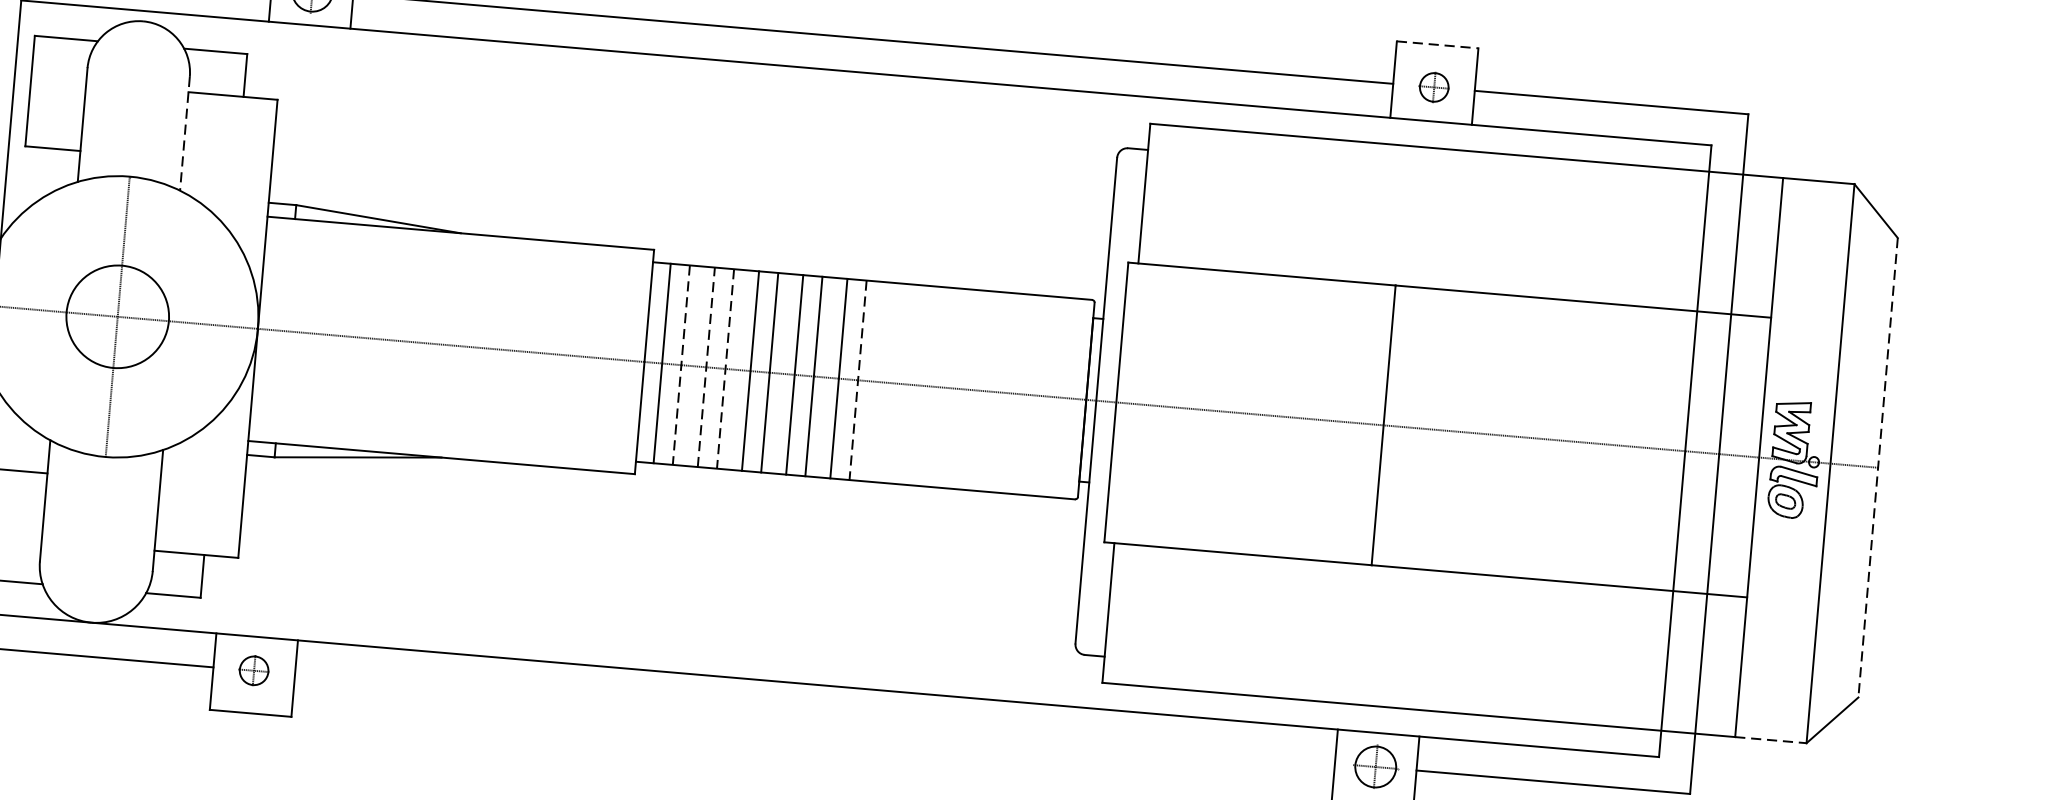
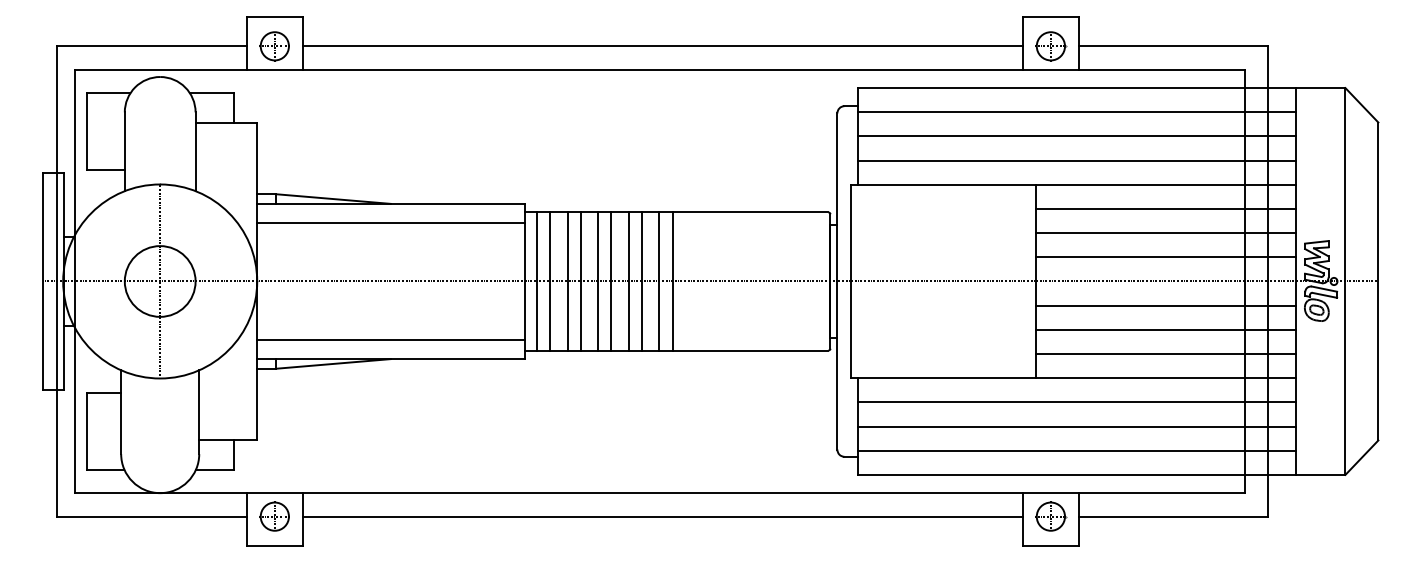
line: (1438, 44) -> (1051, 16), dashed -> solid
part: (1434, 87) -> (1051, 46), size x1.43
line: (184, 134) -> (195, 152), dashed -> solid
line: (1464, 186) -> (1077, 112), added
line: (1461, 220) -> (1077, 136), added
line: (1458, 255) -> (1077, 160), added
line: (457, 261) -> (390, 223), added
line: (1580, 336) -> (1166, 208), added
line: (681, 365) -> (550, 281), dashed -> solid
line: (706, 367) -> (567, 281), dashed -> solid
line: (725, 368) -> (580, 281), dashed -> solid
line: (1577, 372) -> (1166, 233), added
line: (858, 380) -> (672, 281), dashed -> solid
line: (1574, 406) -> (1166, 257), added
line: (443, 429) -> (390, 339), added
line: (1878, 467) -> (1378, 281), dashed -> solid
line: (1568, 476) -> (1166, 305), added
line: (1565, 510) -> (1166, 329), added
line: (1562, 547) -> (1166, 354), added
line: (1428, 605) -> (1077, 402), added
line: (1425, 640) -> (1077, 426), added
part: (253, 670) -> (274, 516), size x1.43
line: (1422, 674) -> (1077, 450), added
line: (814, 718) -> (662, 516), added
line: (1770, 739) -> (1320, 474), dashed -> solid

